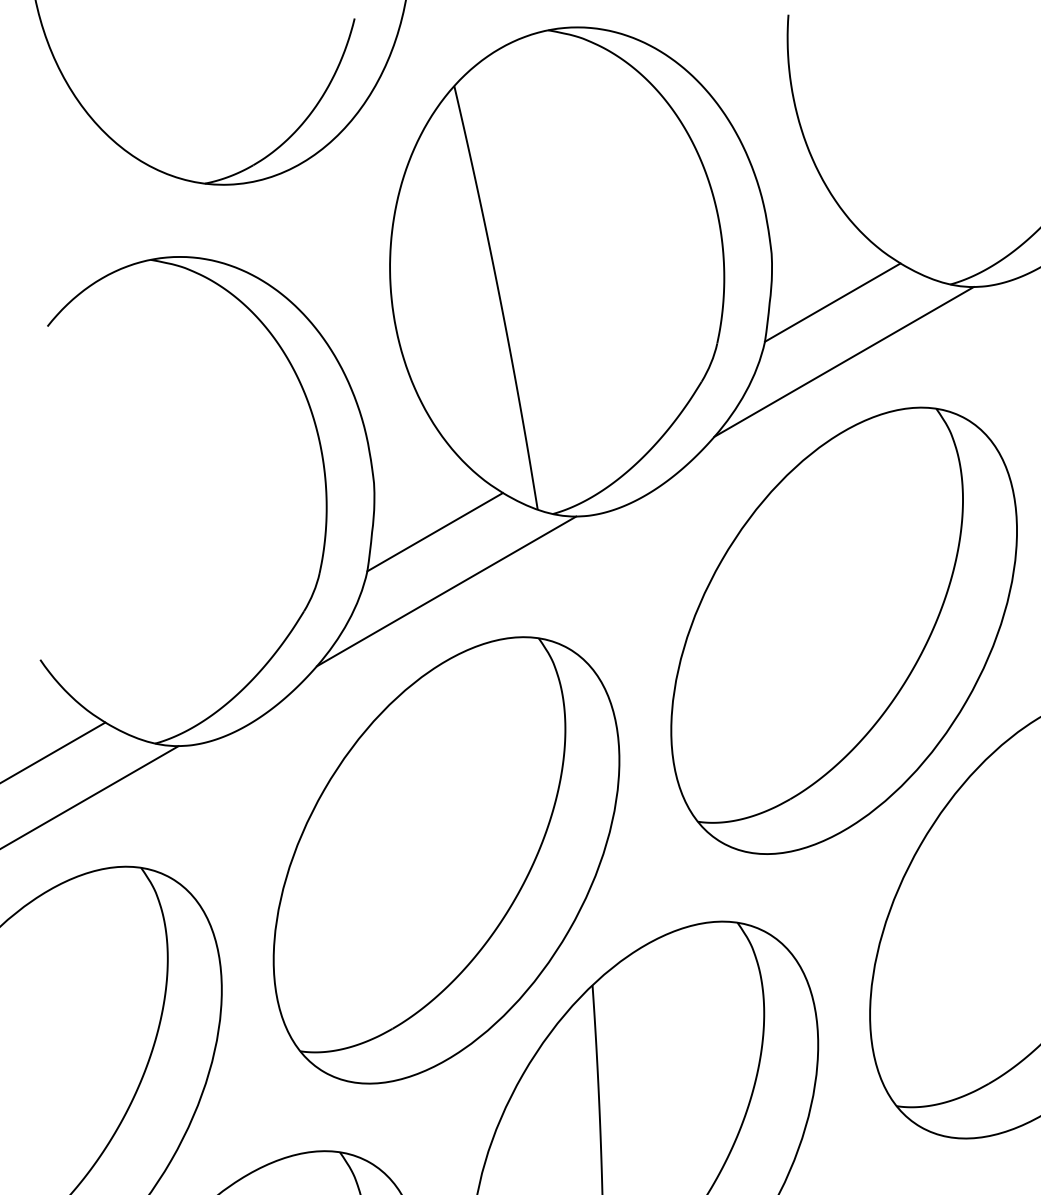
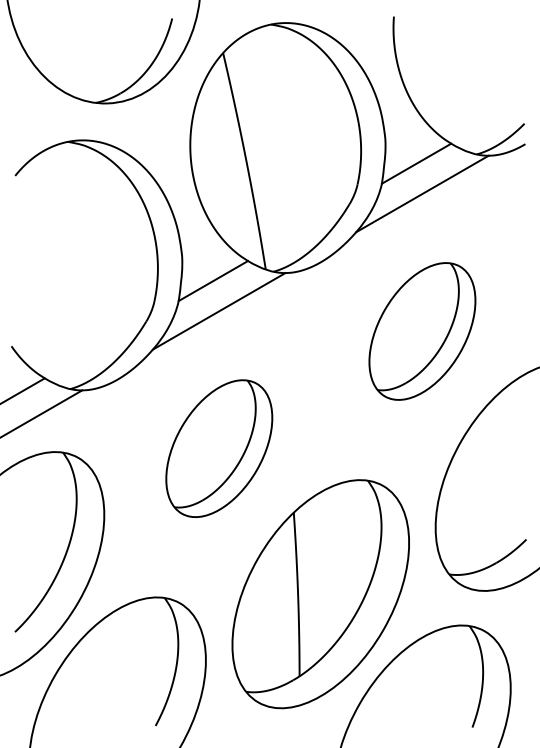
part: (844, 630) -> (422, 331), size x0.6
part: (447, 859) -> (219, 448), size x0.6

